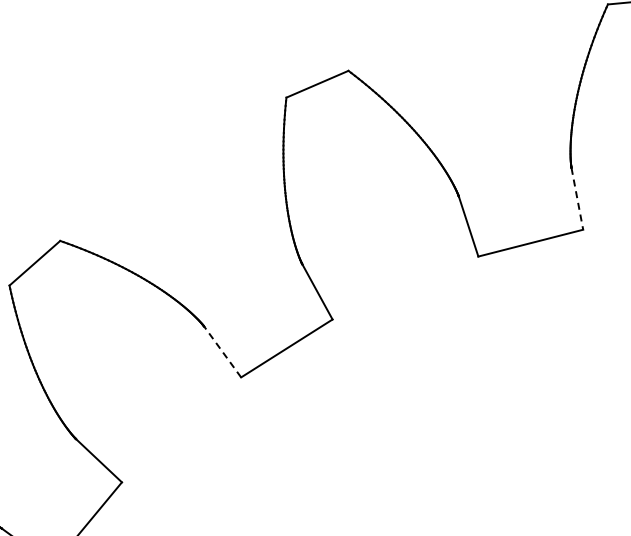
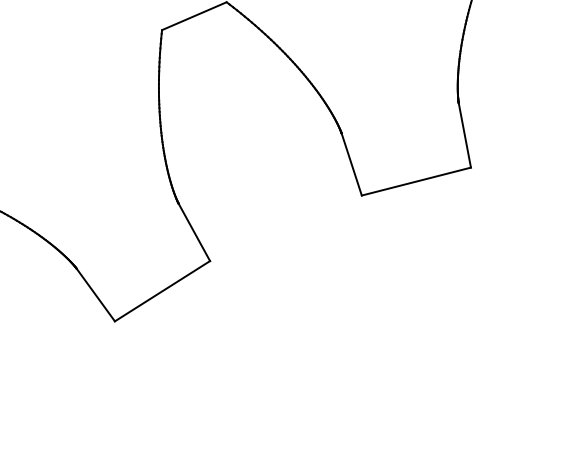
line: (577, 199) -> (465, 136), dashed -> solid
line: (222, 351) -> (95, 294), dashed -> solid

